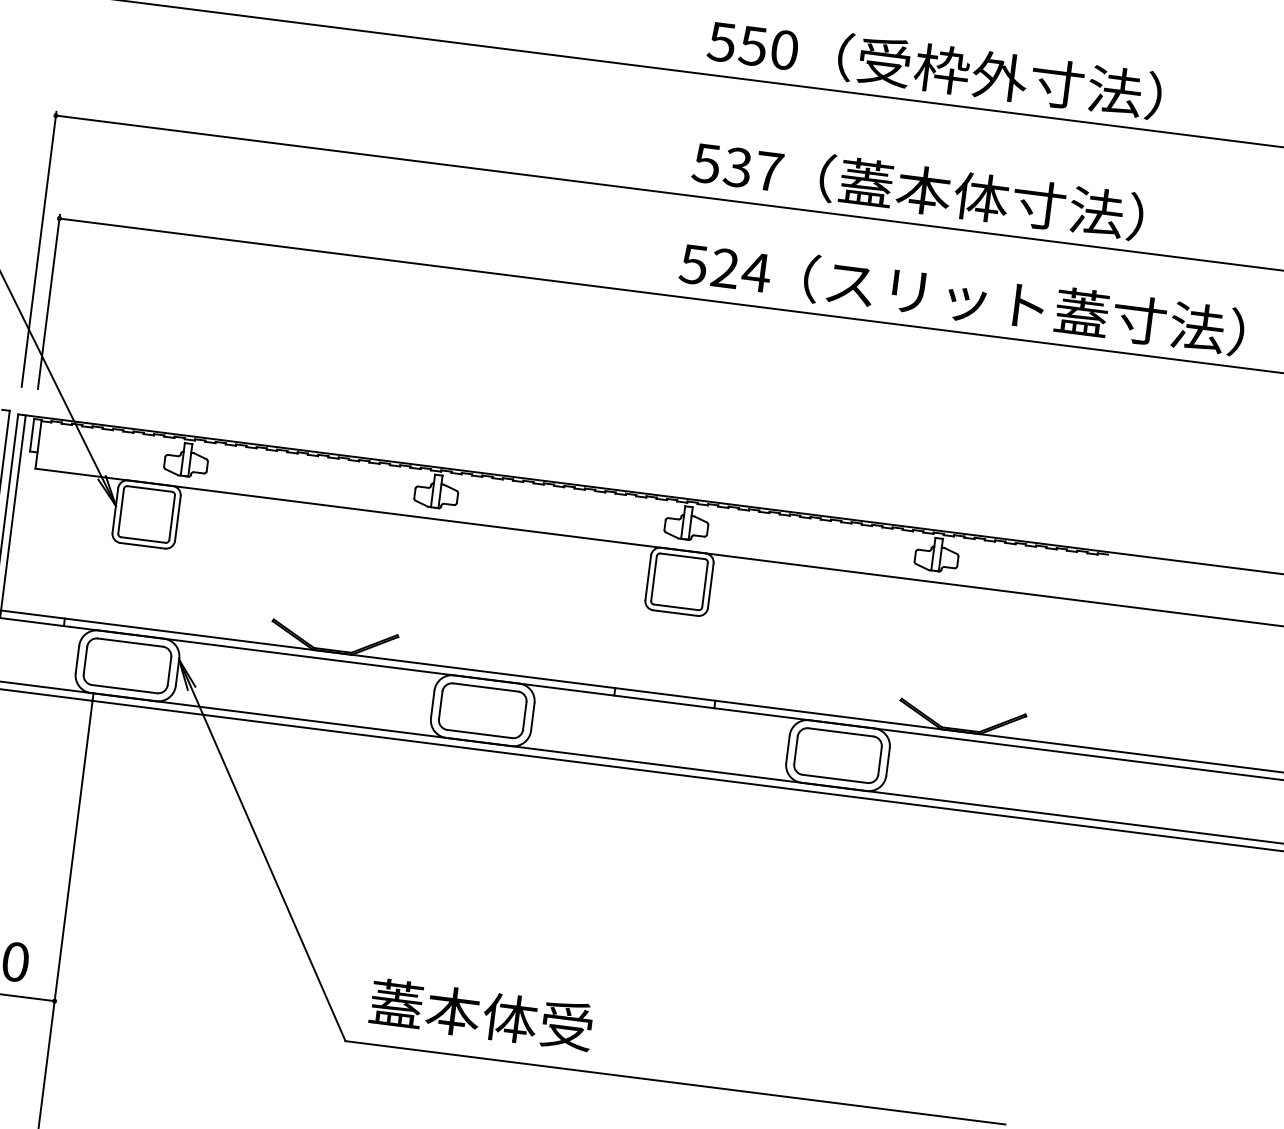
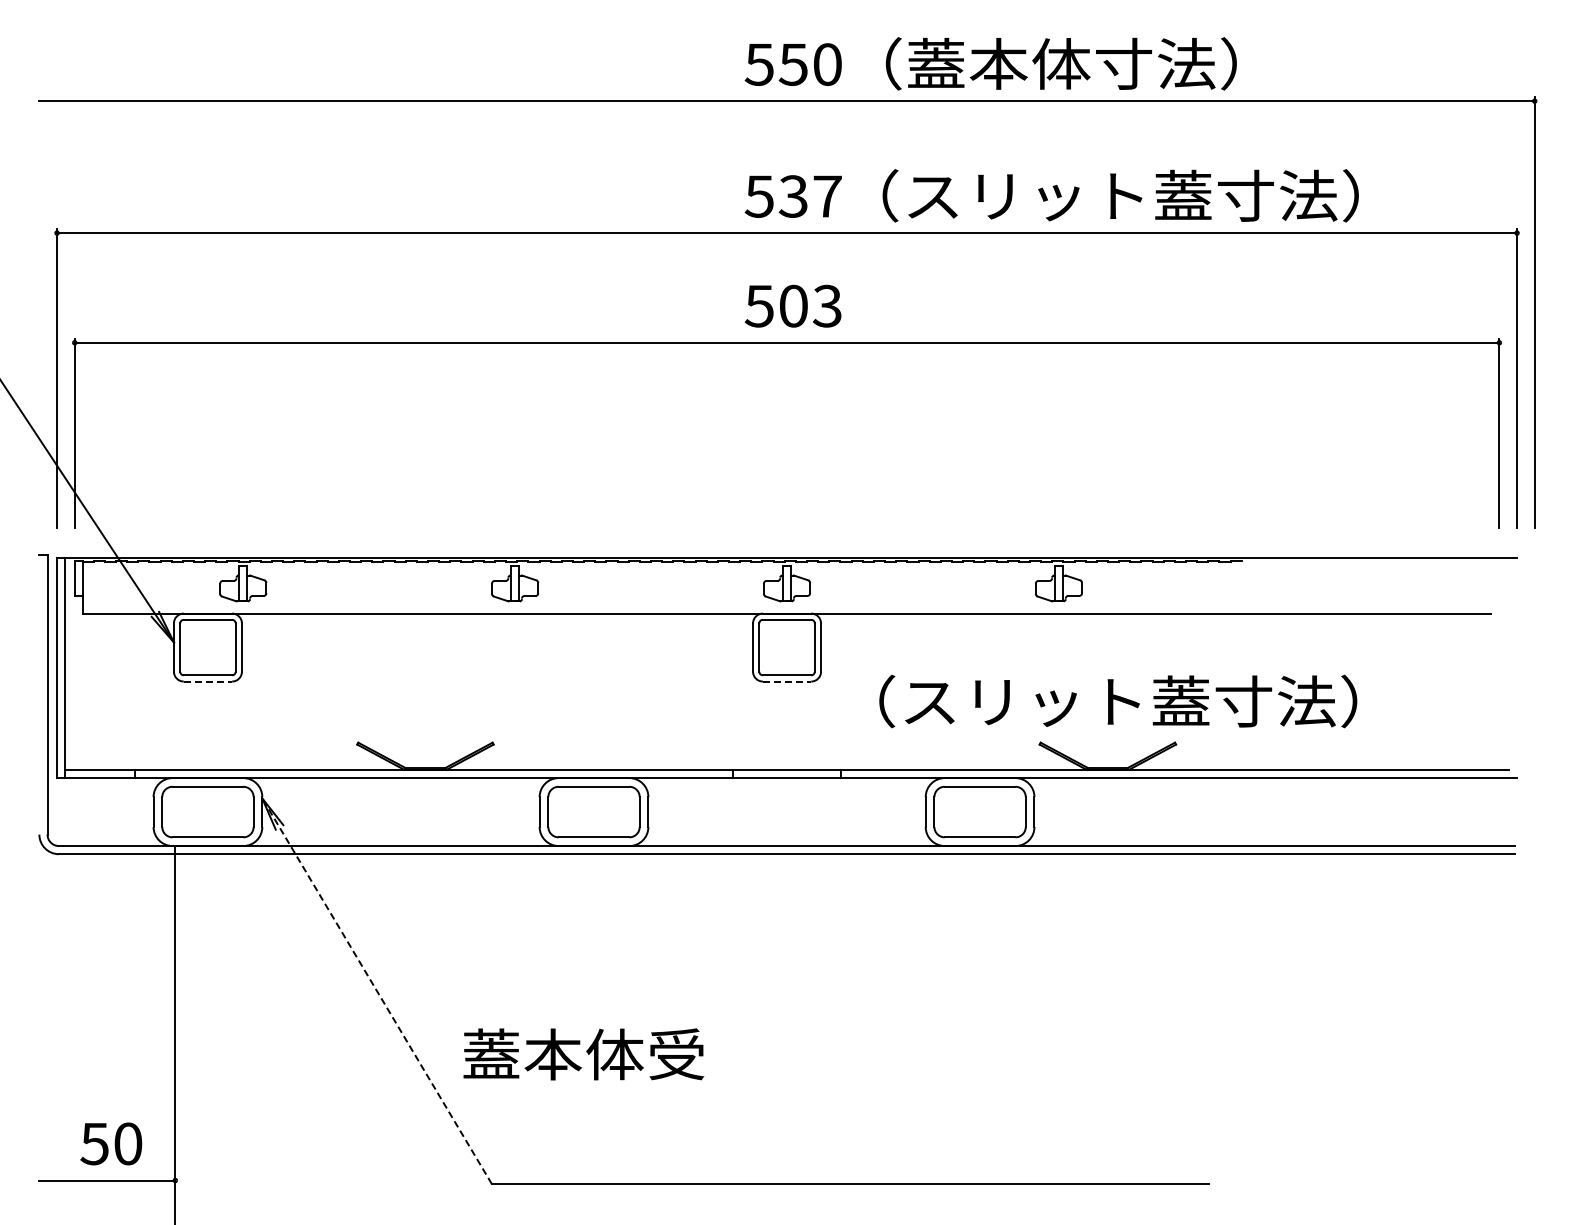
text: (942, 69) -> (999, 63), （受枠外寸法） -> （蓋本体寸法）
text: (1049, 205) -> (1131, 195), （蓋本体寸法） -> （スリット蓋寸法）
text: (740, 269) -> (810, 305), 524 -> 503
text: (1024, 305) -> (1118, 701), moved
line: (143, 545) -> (208, 681), solid -> dashed
line: (675, 613) -> (787, 681), solid -> dashed
line: (261, 849) -> (376, 990), solid -> dashed
text: (481, 1014) -> (583, 1054), moved

